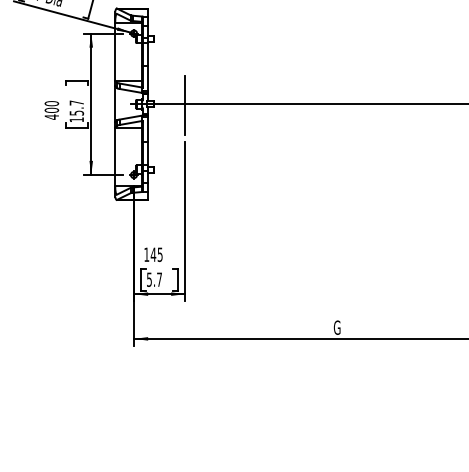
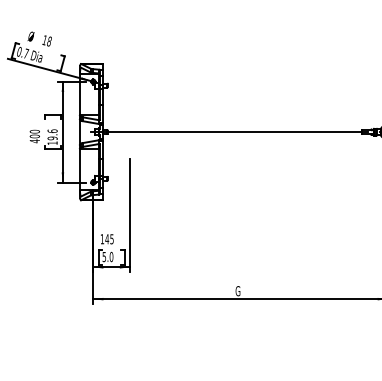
line: (184, 104) -> (129, 132), removed
text: (76, 107) -> (52, 134), 15.7 -> 19.6
text: (159, 279) -> (111, 256), 5.7 -> 5.0

